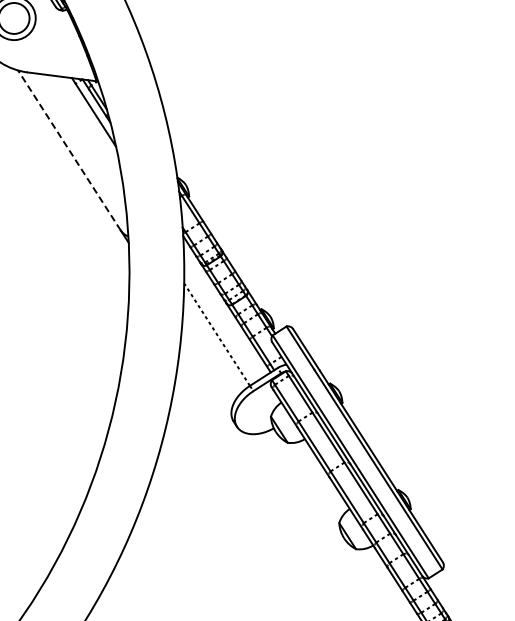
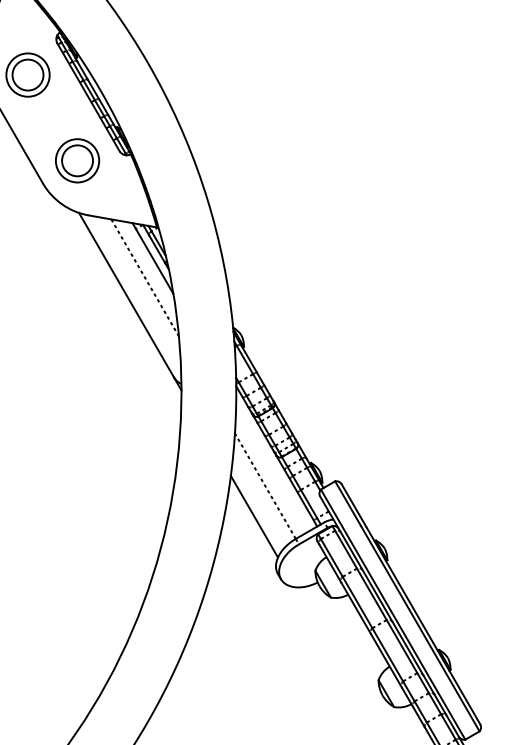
line: (86, 131) -> (144, 277), added
line: (69, 149) -> (126, 294), dashed -> solid
line: (206, 365) -> (253, 516), added

